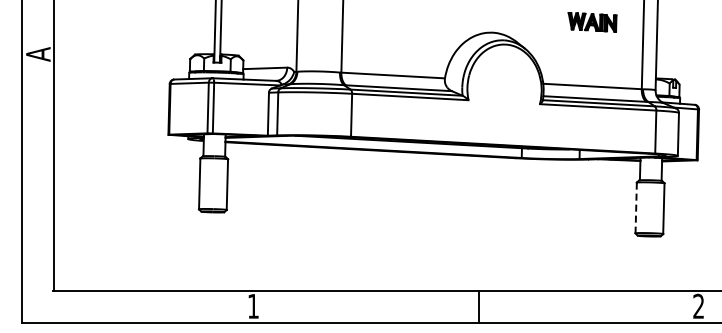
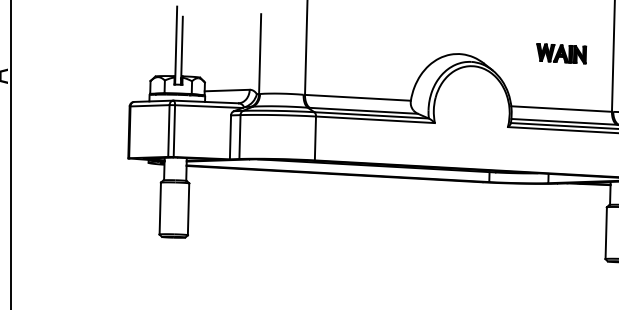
part: (592, 22) -> (561, 53), moved
line: (636, 208) -> (606, 233), dashed -> solid

